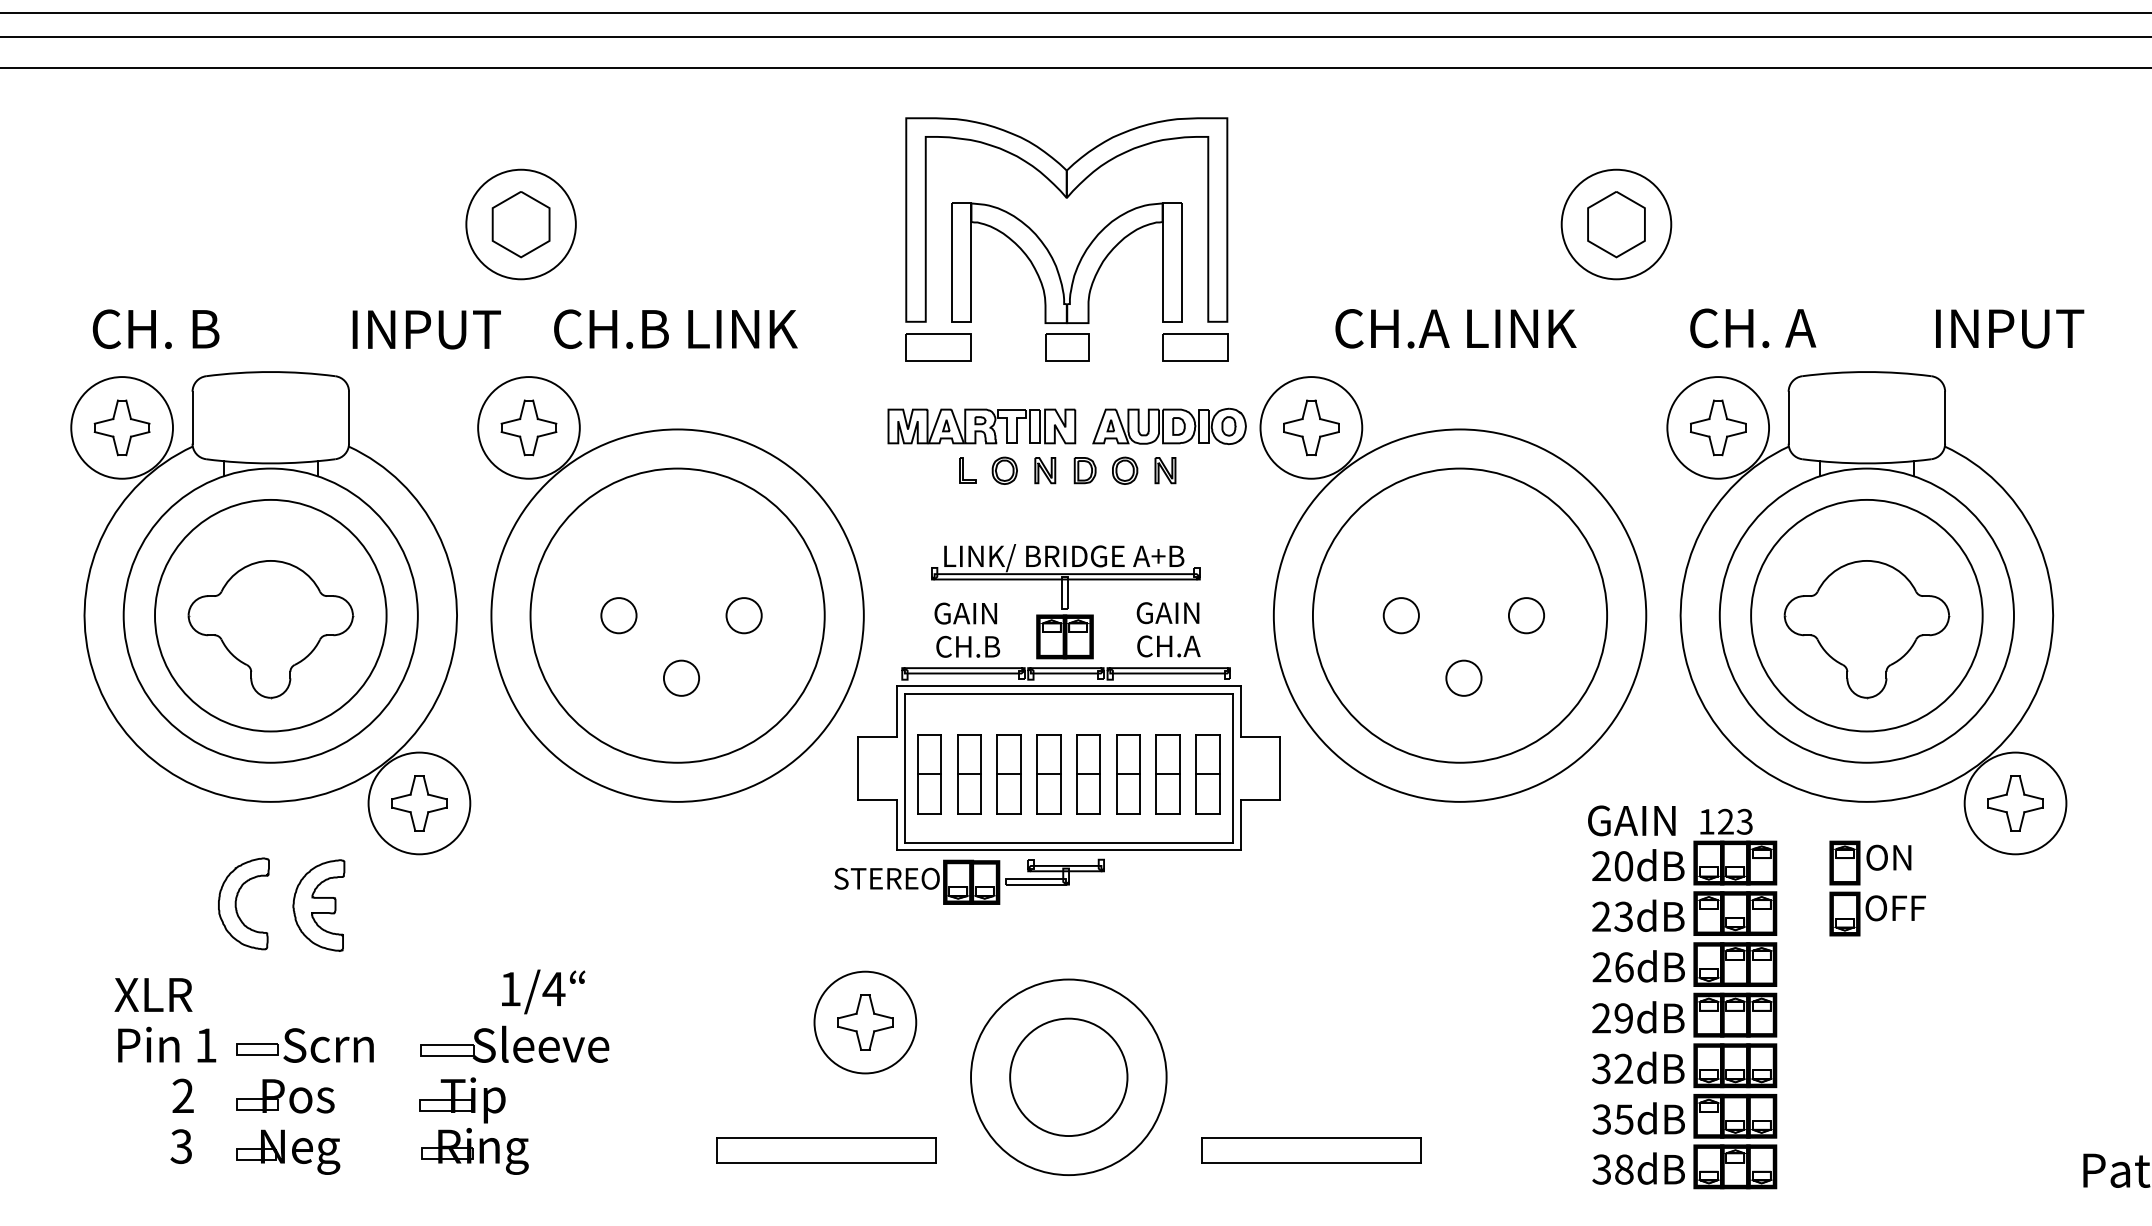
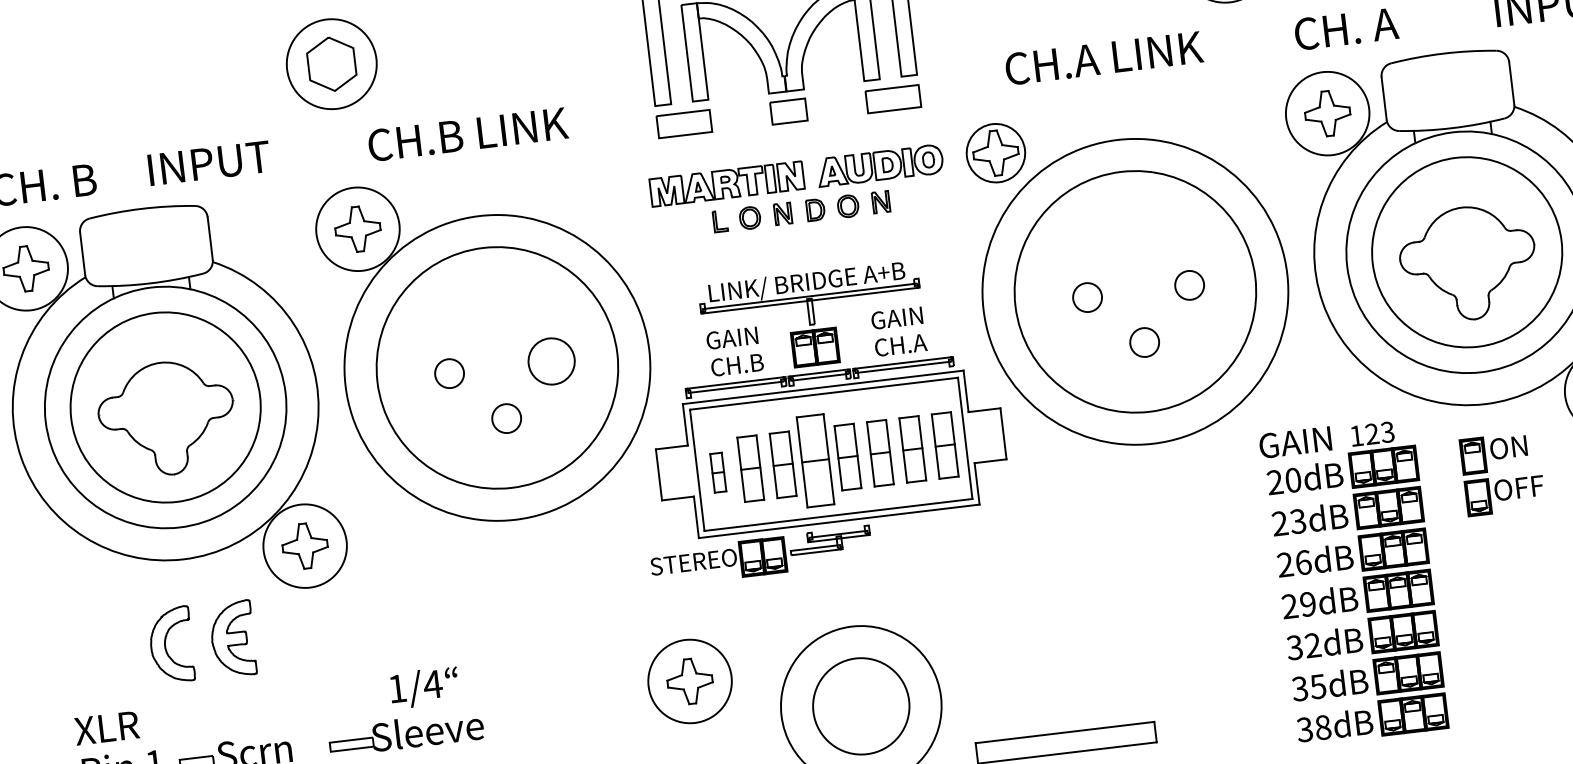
text: (426, 329) -> (209, 163), moved
circle: (1311, 427) -> (996, 152), size x0.7
circle: (743, 615) -> (551, 361), size x1.6
part: (929, 774) -> (718, 472), size x0.6
part: (1048, 774) -> (815, 461), size x1.4

